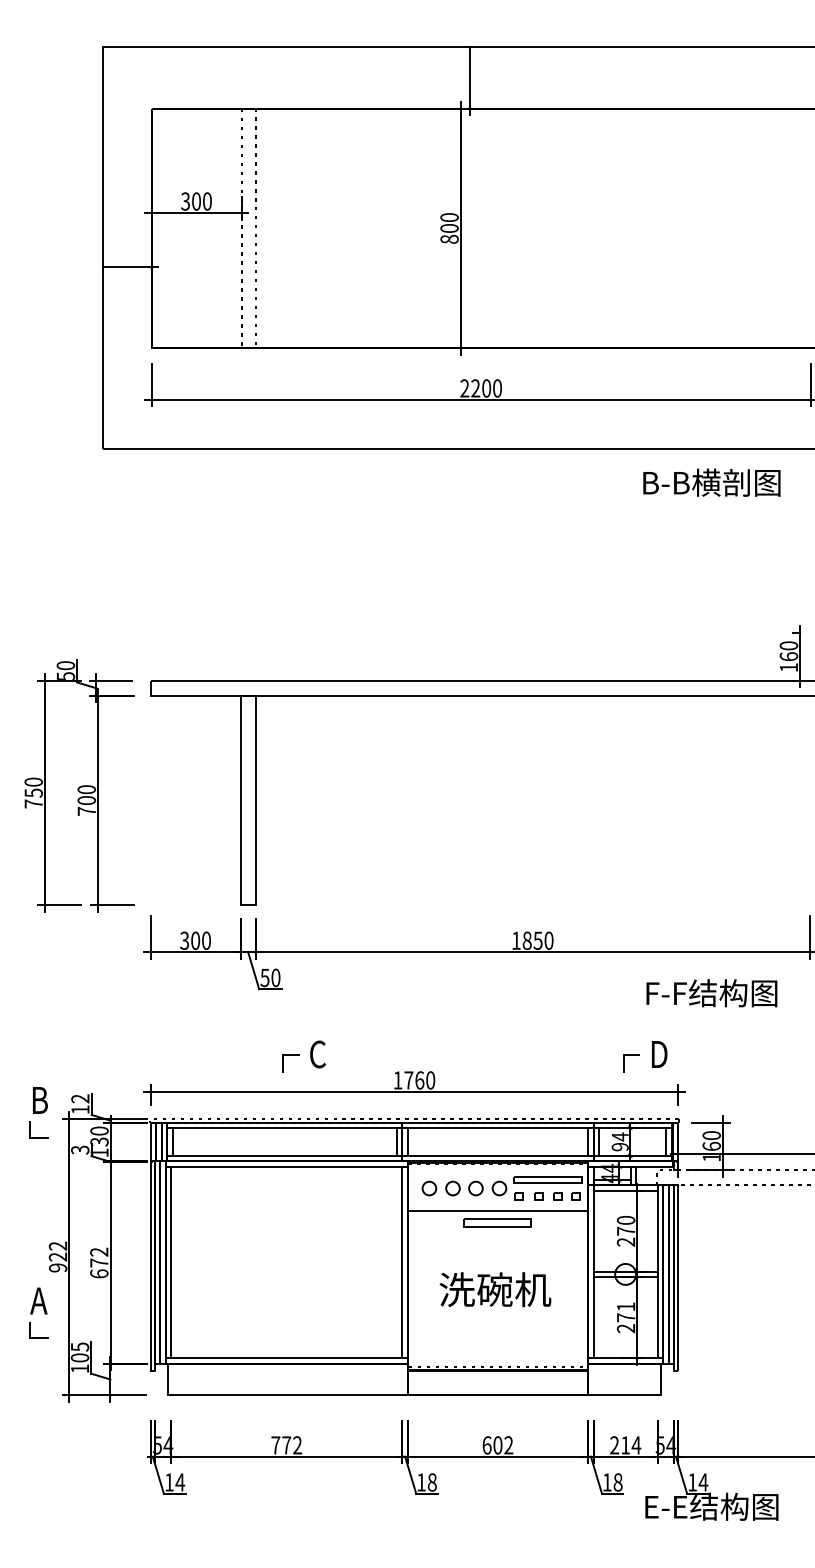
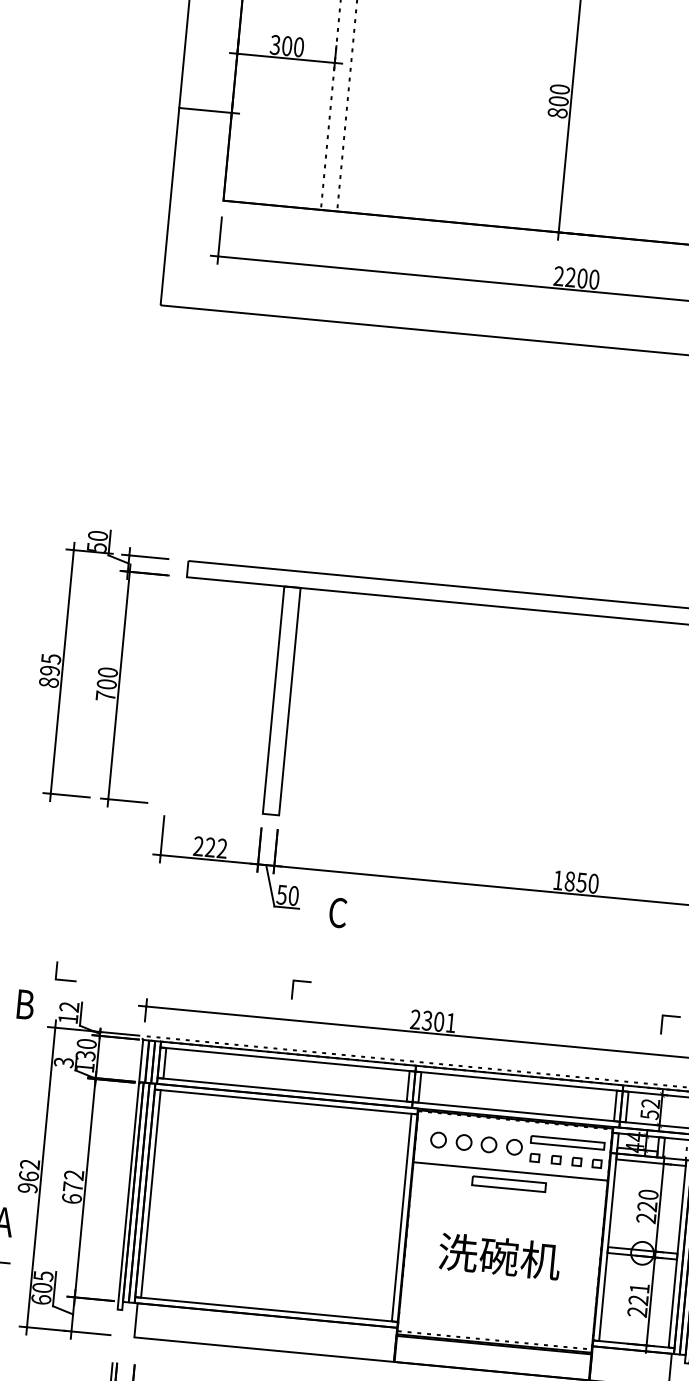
text: (33, 792) -> (49, 670), 750 -> 895
text: (195, 940) -> (210, 847), 300 -> 222
text: (317, 1054) -> (337, 912), moved
text: (414, 1080) -> (433, 1021), 1760 -> 2301
line: (30, 1129) -> (57, 970), moved
text: (619, 1141) -> (649, 1108), 94 -> 52
text: (625, 1230) -> (646, 1205), 270 -> 220
text: (57, 1256) -> (28, 1175), 922 -> 962
text: (625, 1317) -> (637, 1300), 271 -> 221
text: (79, 1368) -> (40, 1299), 105 -> 605

